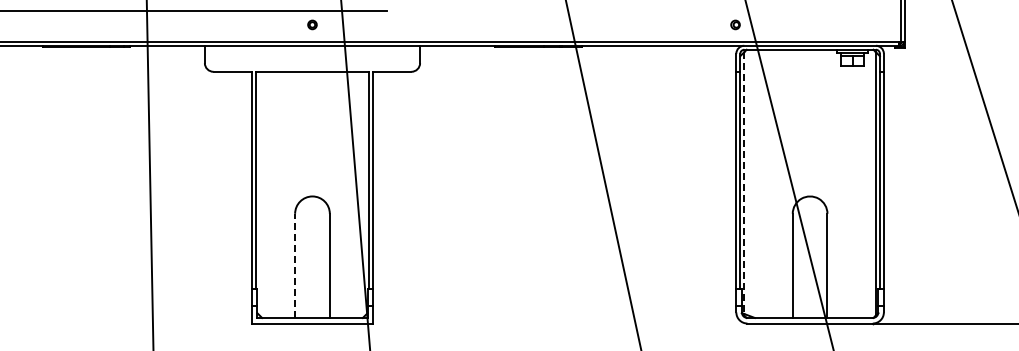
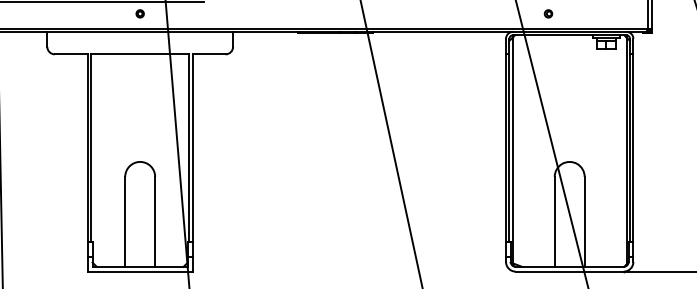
part: (735, 24) -> (548, 13), moved
line: (744, 183) -> (513, 150), dashed -> solid
line: (295, 265) -> (125, 221), dashed -> solid

